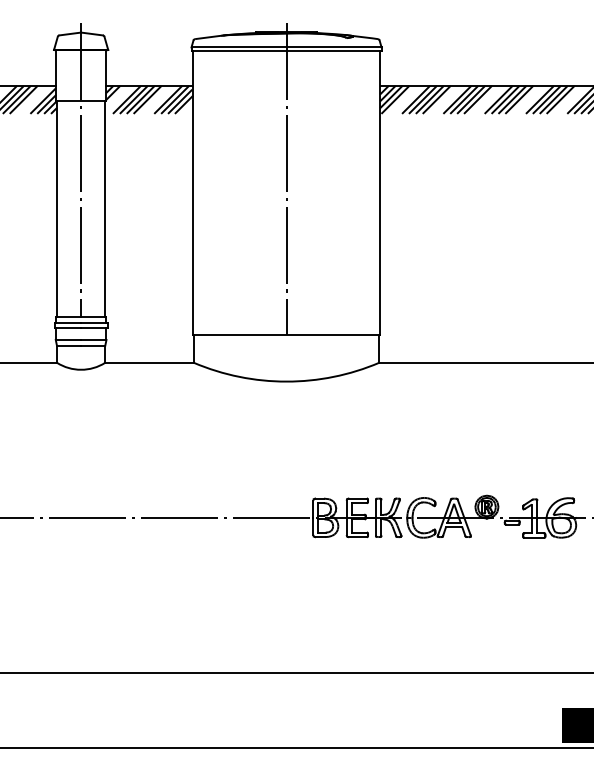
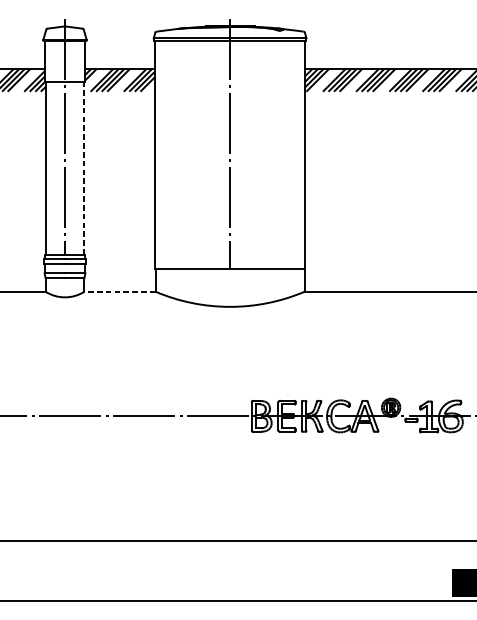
line: (105, 209) -> (84, 168), solid -> dashed
line: (149, 362) -> (119, 291), solid -> dashed

